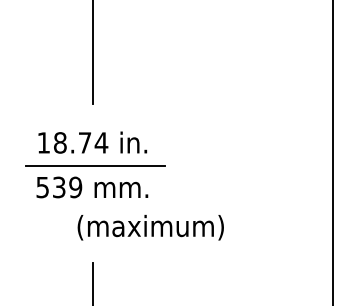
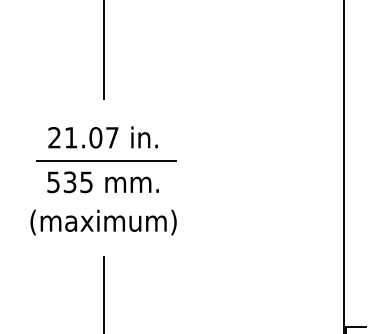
text: (72, 142) -> (83, 137), 18.74 -> 21.07
text: (75, 186) -> (86, 181), 539 -> 535
text: (150, 227) -> (103, 222), moved

